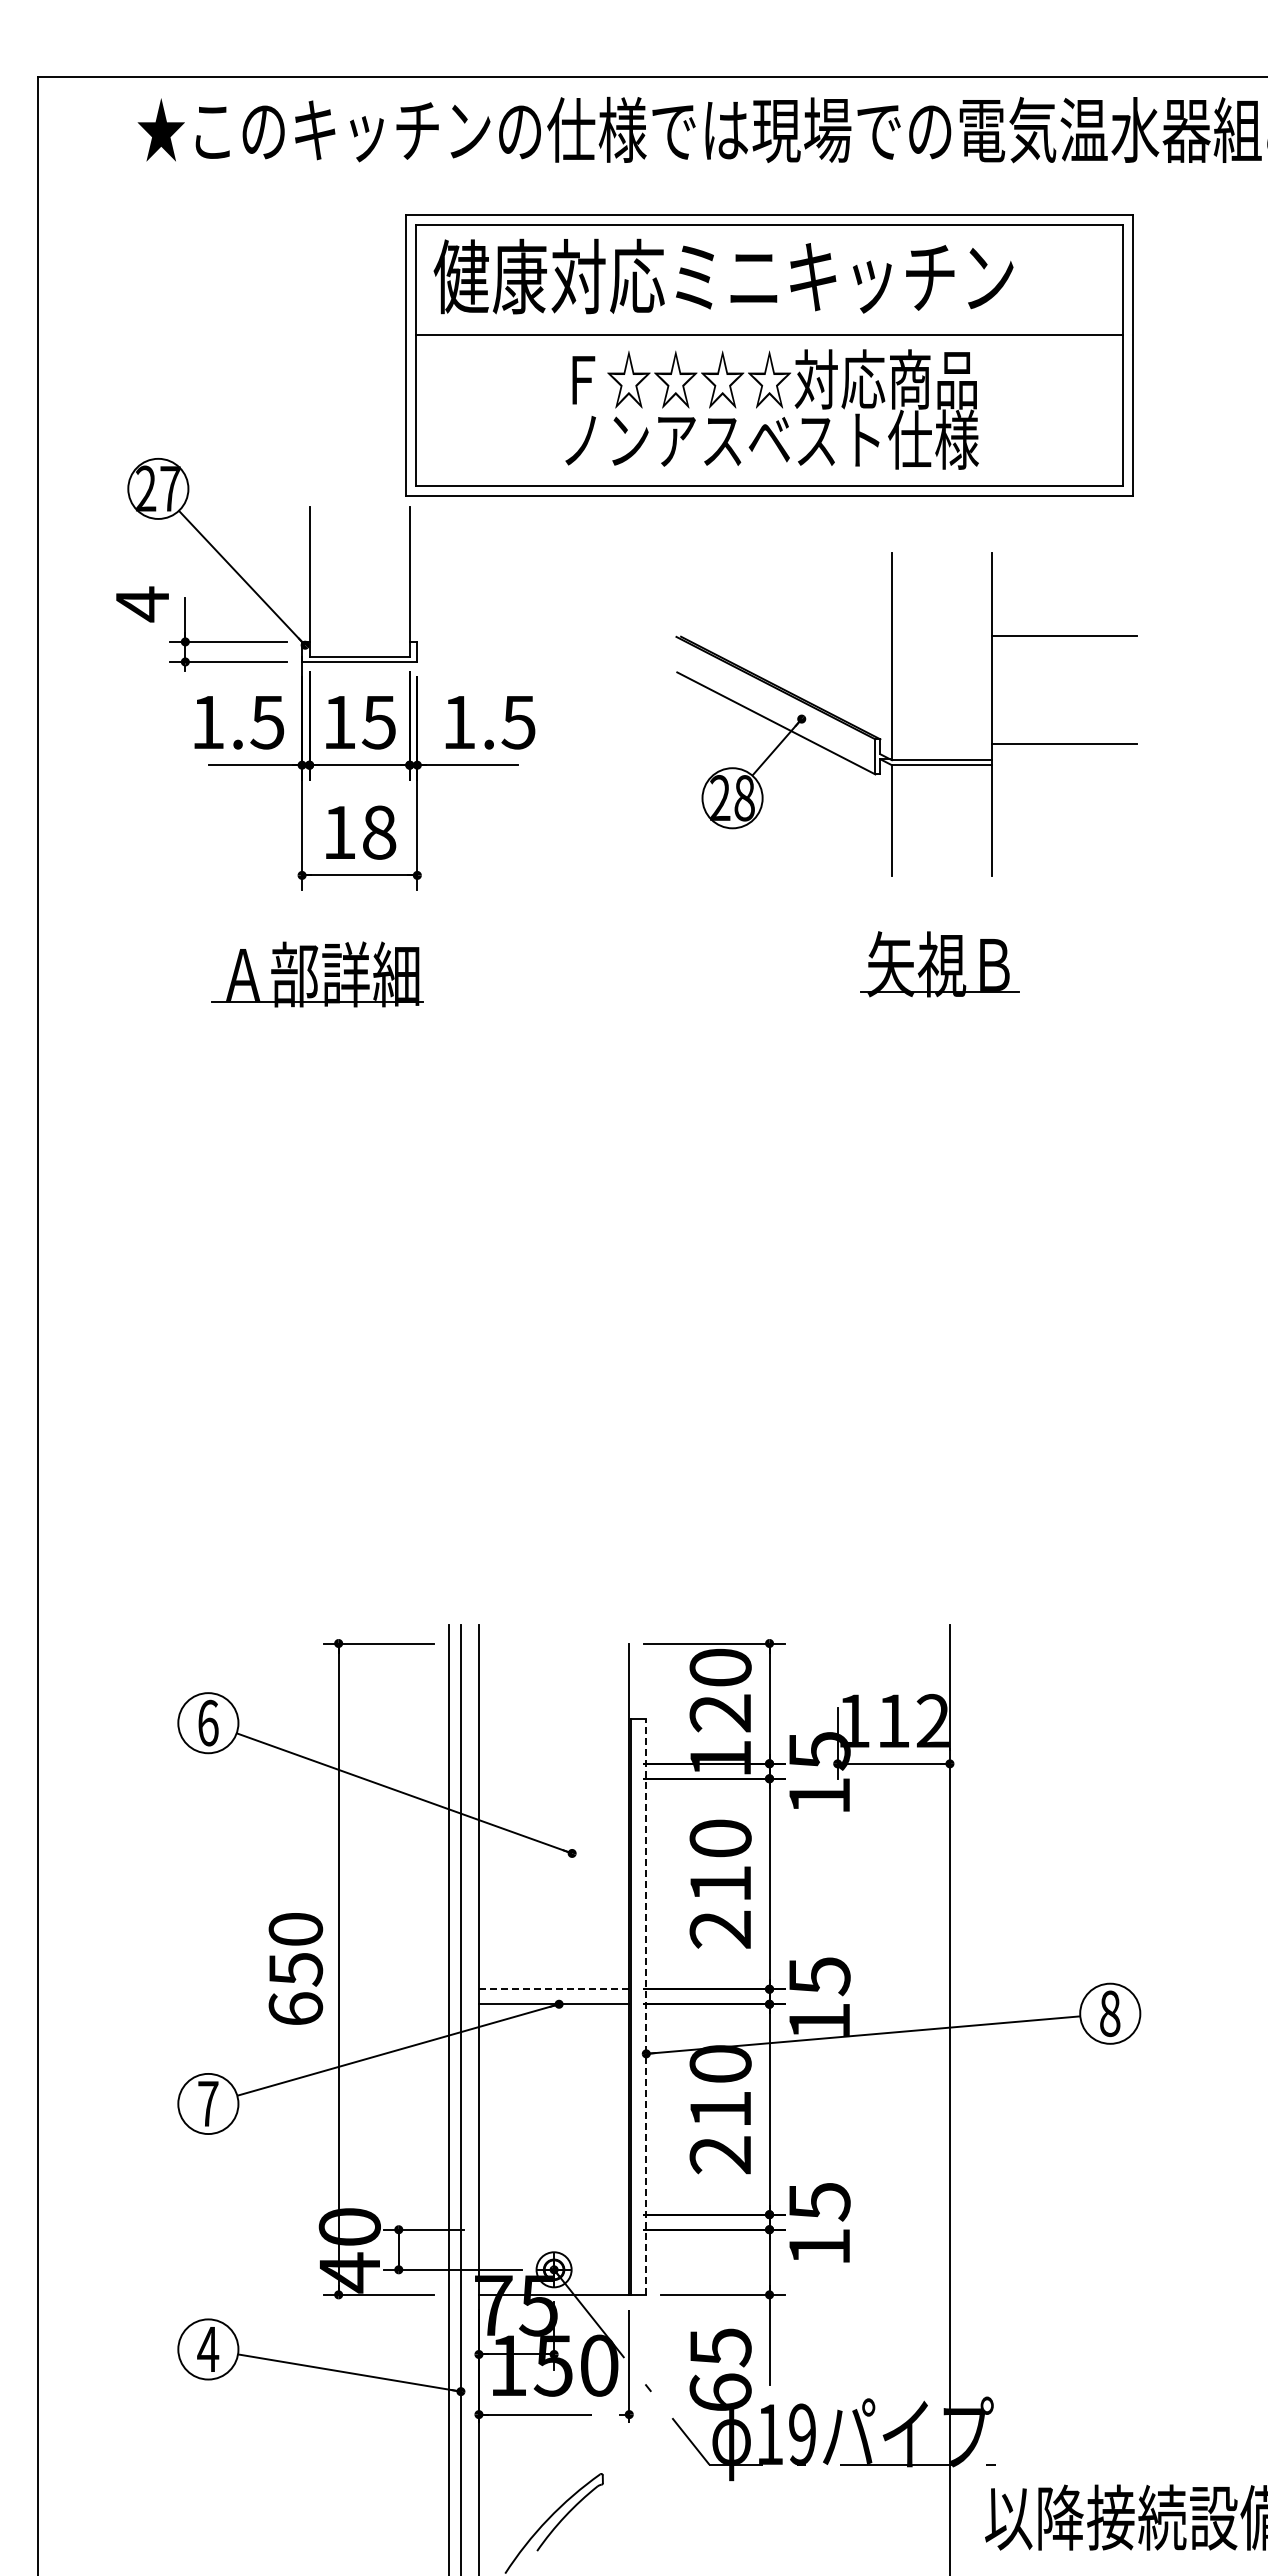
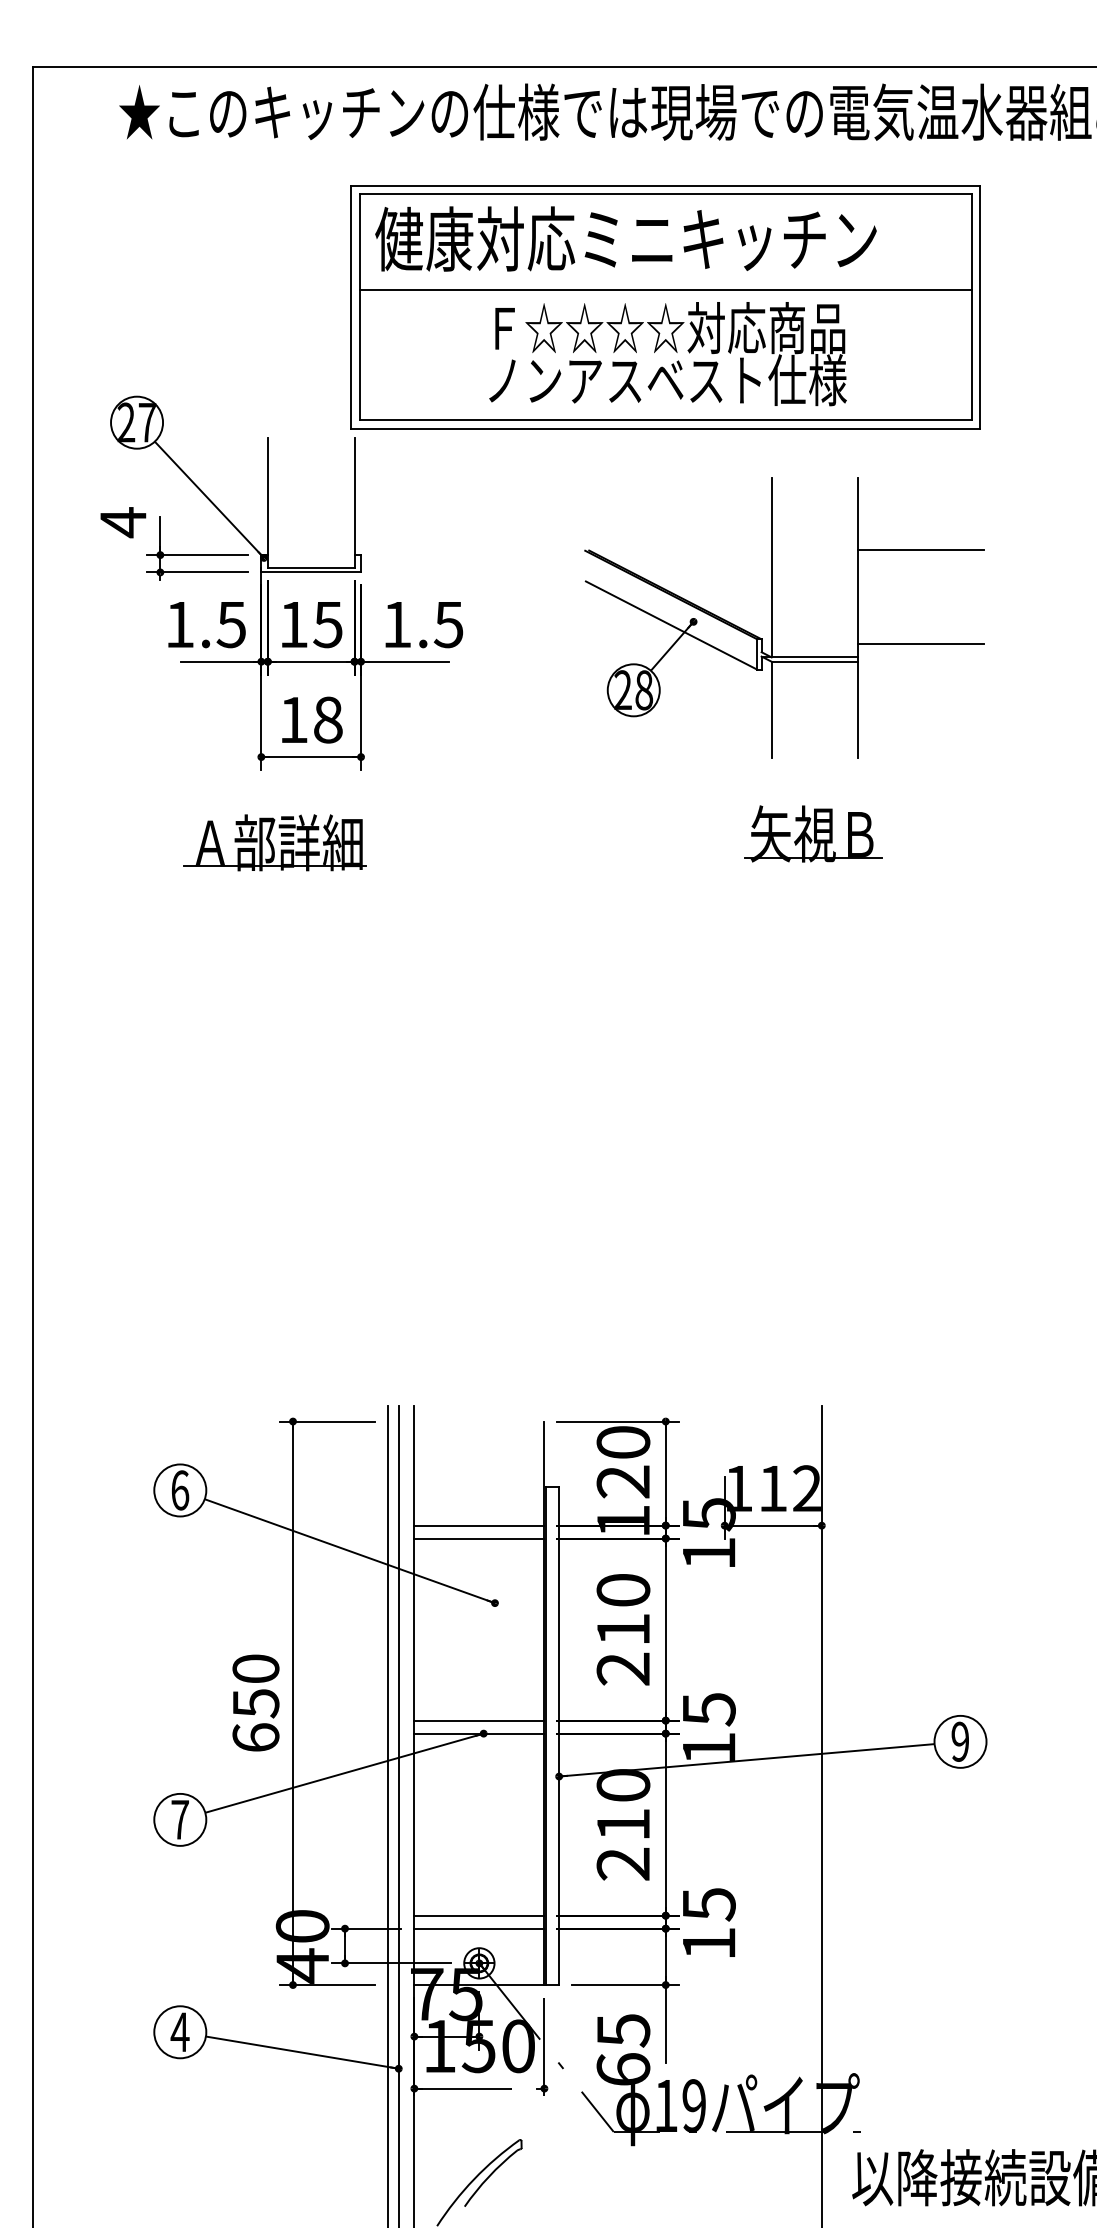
line: (553, 1763) -> (478, 1525), added
line: (553, 1778) -> (478, 1538), added
line: (554, 1989) -> (479, 1720), dashed -> solid
line: (646, 2006) -> (559, 1735), dashed -> solid
text: (1110, 2013) -> (960, 1741), 8 -> 9
line: (553, 2214) -> (478, 1915), added
line: (553, 2229) -> (478, 1928), added

